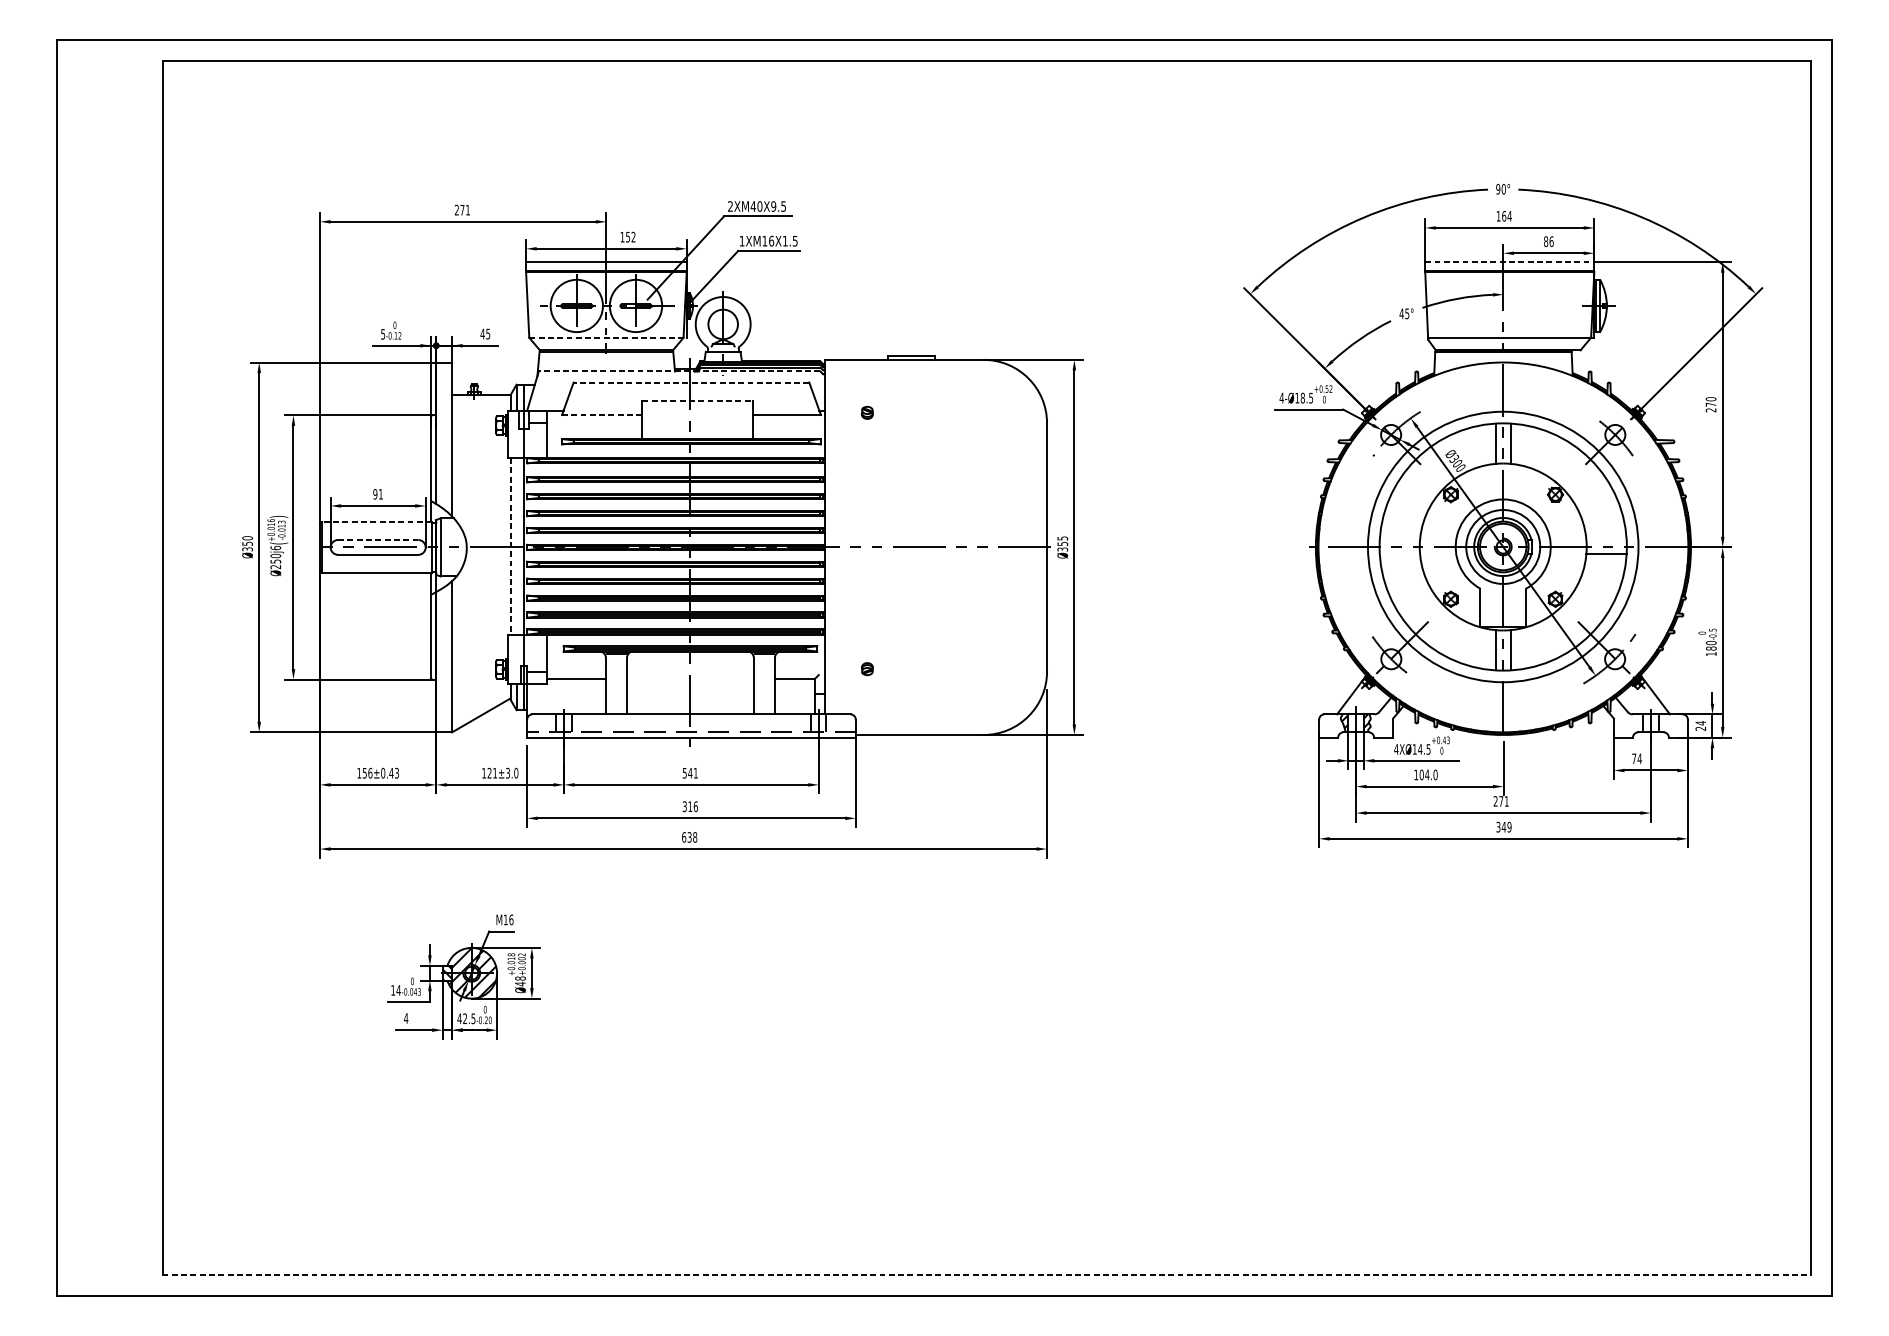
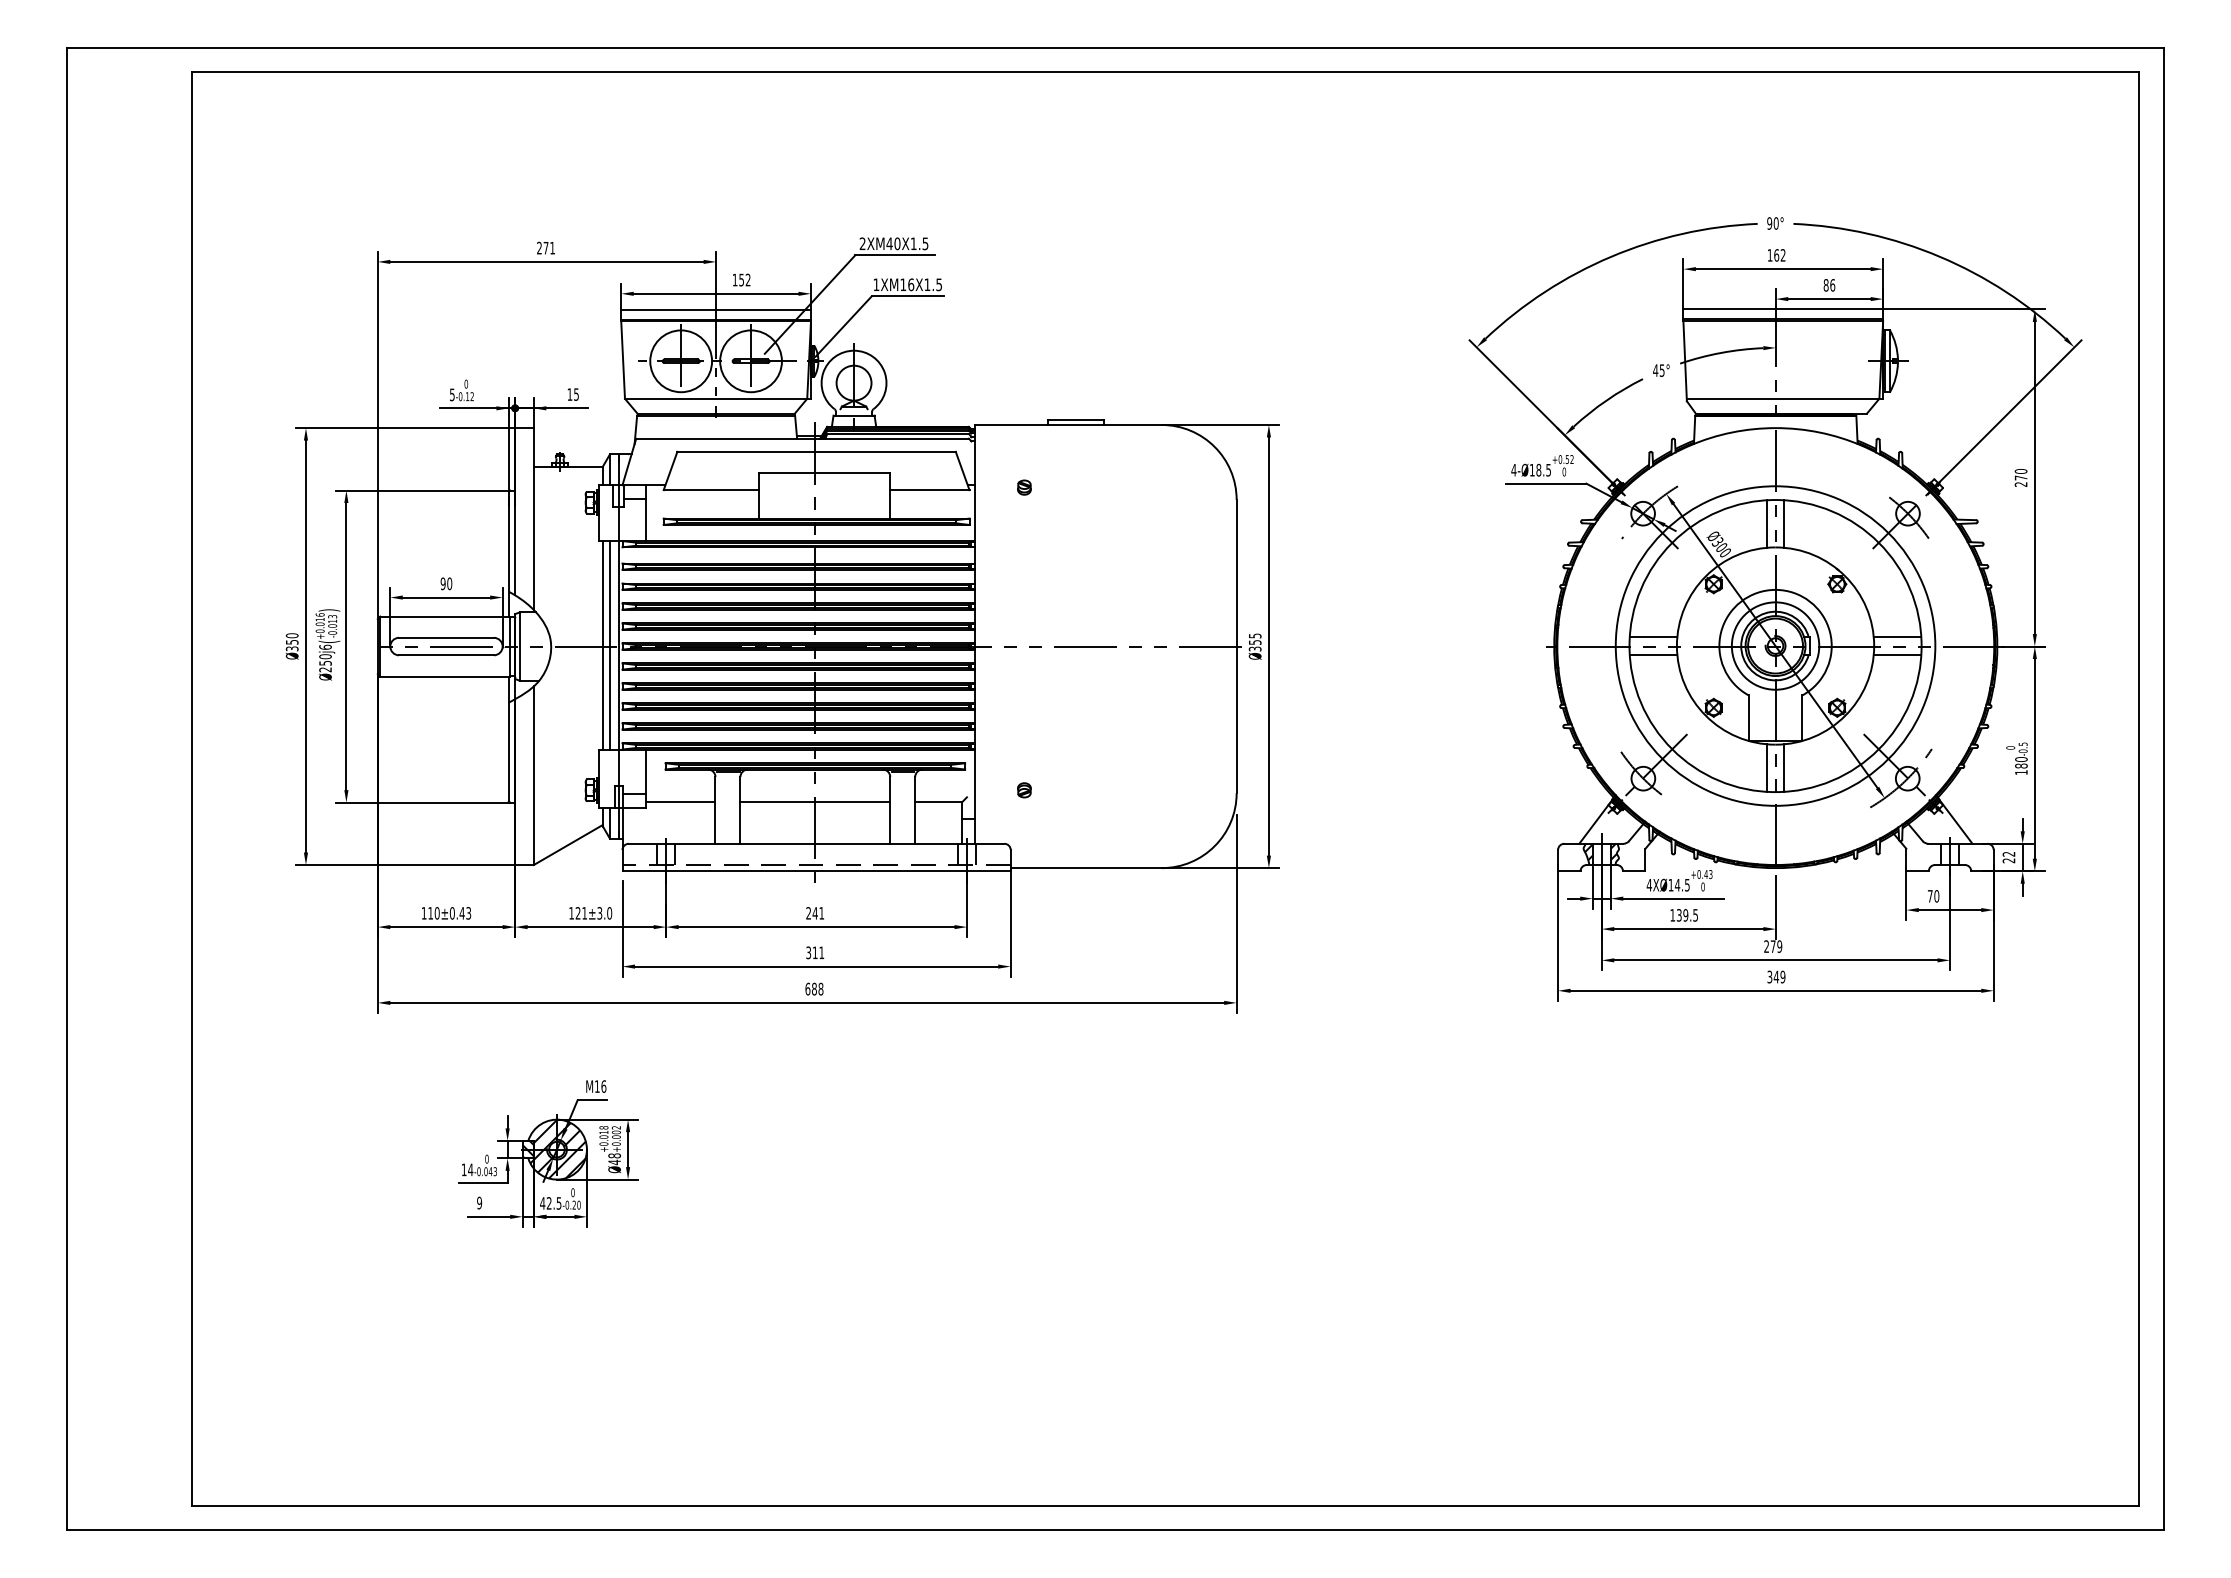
text: (773, 206) -> (913, 243), 2XM40X9.5 -> 2XM40X1.5
text: (1509, 216) -> (1782, 255), 164 -> 162
line: (1509, 262) -> (1783, 309), dashed -> solid
text: (482, 334) -> (569, 394), 45 -> 15
line: (607, 337) -> (717, 398), dashed -> solid
line: (679, 371) -> (802, 438), dashed -> solid
line: (691, 382) -> (816, 451), dashed -> solid
line: (698, 400) -> (824, 473), dashed -> solid
line: (601, 415) -> (710, 490), dashed -> solid
text: (380, 494) -> (449, 583), 91 -> 90
line: (377, 521) -> (445, 616), dashed -> solid
line: (378, 539) -> (446, 637), dashed -> solid
line: (1399, 539) -> (1653, 637), added
line: (1606, 539) -> (1897, 637), added
line: (510, 546) -> (602, 645), dashed -> solid
line: (517, 546) -> (610, 645), added
line: (1399, 554) -> (1653, 654), added
line: (690, 679) -> (815, 802), added
text: (1700, 722) -> (2008, 853), 24 -> 22
text: (1639, 758) -> (1936, 896), 74 -> 70
text: (367, 773) -> (433, 913), 156 -> 110
text: (684, 773) -> (808, 913), 541 -> 241
text: (1428, 775) -> (1687, 915), 104.0 -> 139.5
text: (1506, 801) -> (1779, 946), 271 -> 279
text: (695, 806) -> (821, 952), 316 -> 311
text: (689, 836) -> (814, 988), 638 -> 688
text: (406, 1018) -> (479, 1202), 4 -> 9
line: (986, 1274) -> (1165, 1505), dashed -> solid

